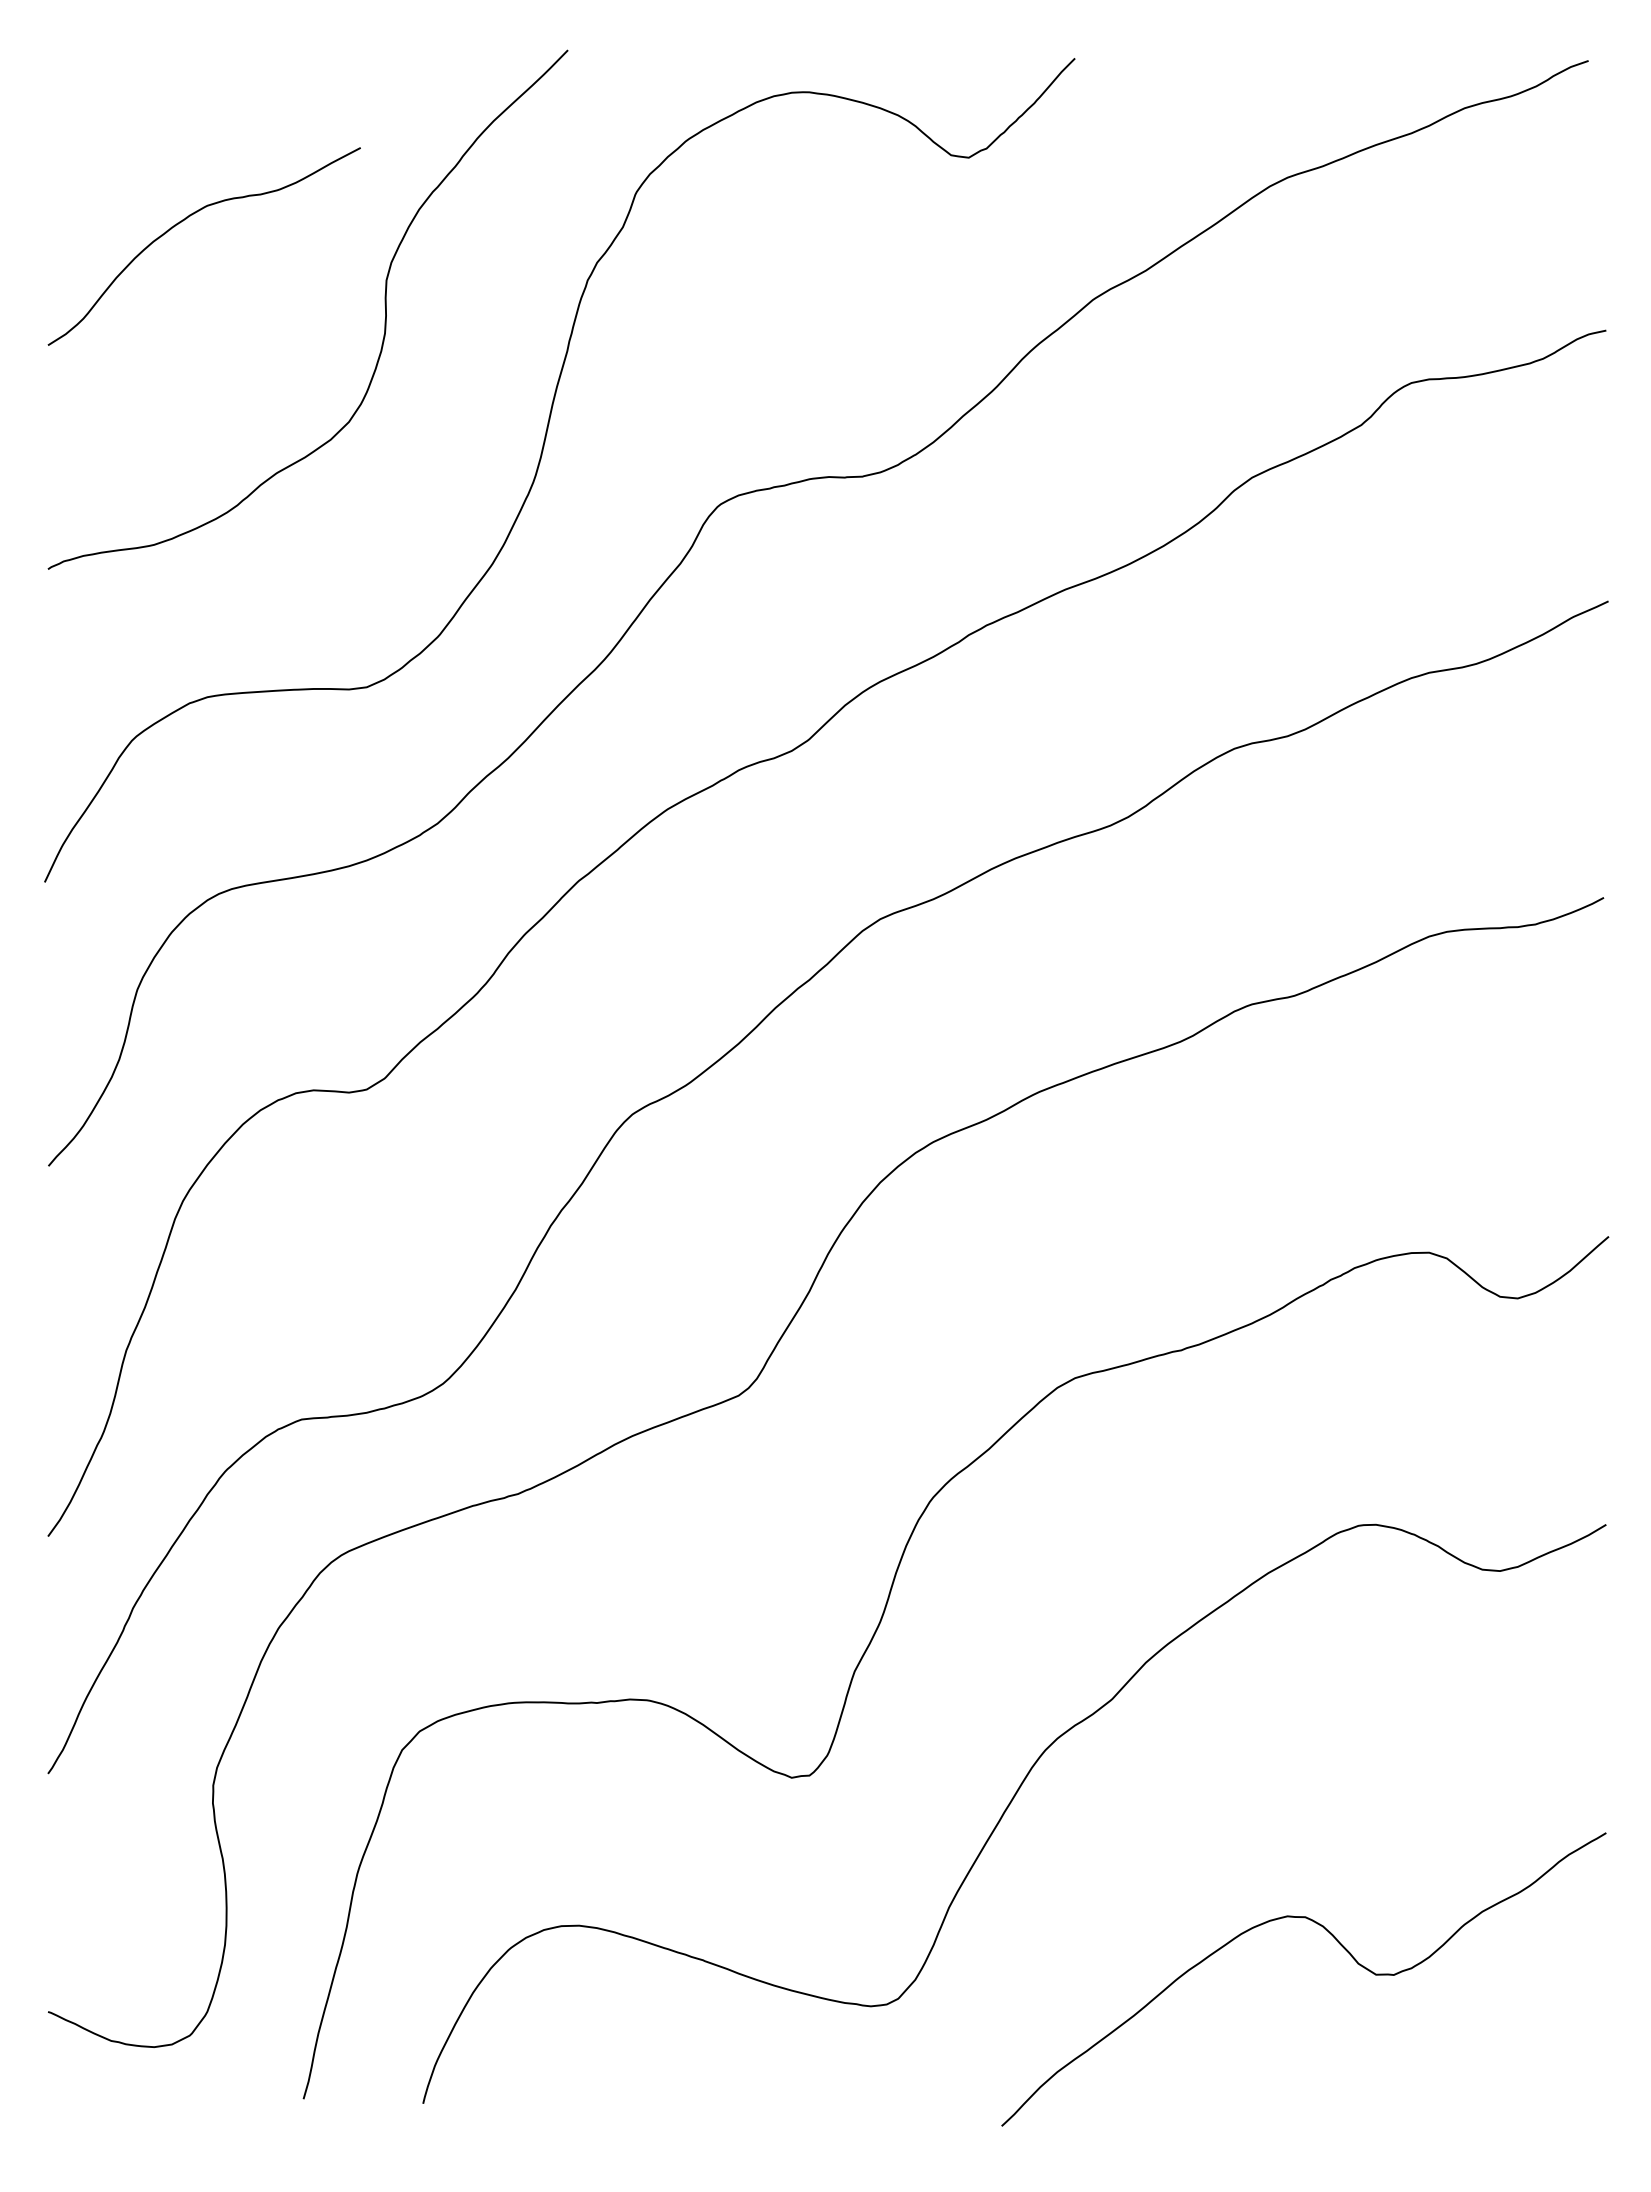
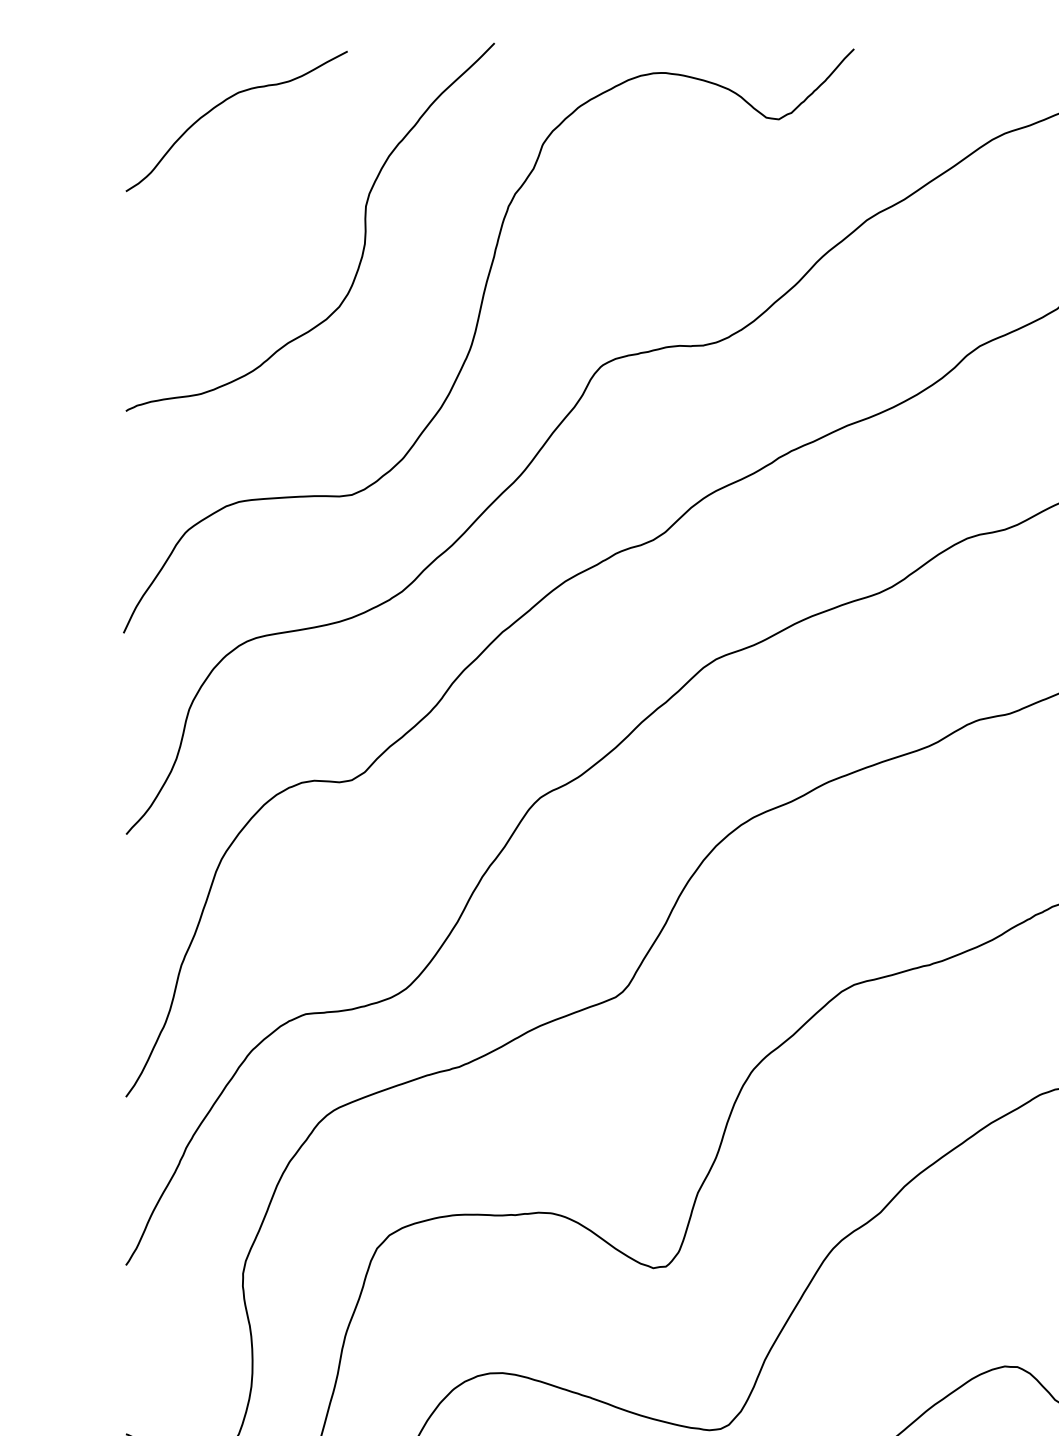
curve: (186, 219) -> (224, 102), moved

